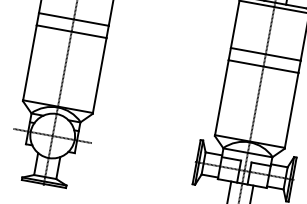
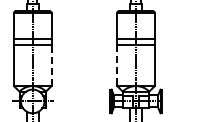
line: (100, 73) -> (51, 64), solid -> dashed
line: (222, 97) -> (117, 65), solid -> dashed

